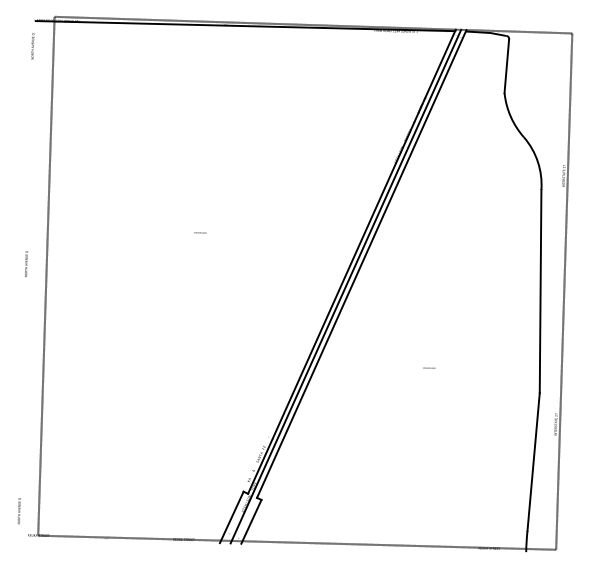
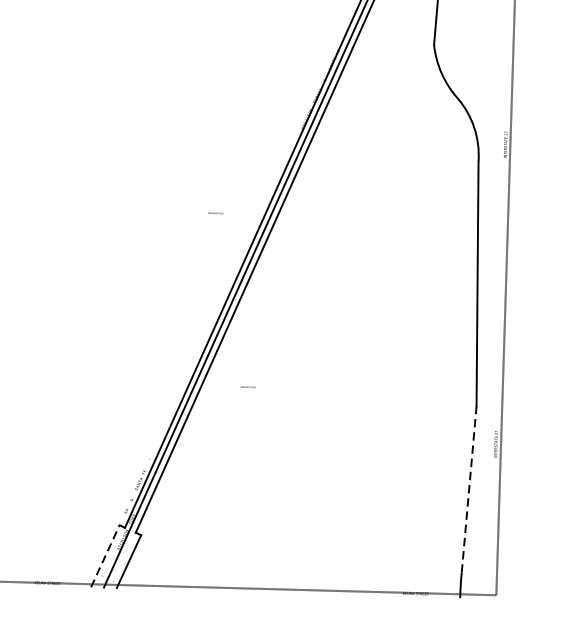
text: (200, 232) -> (215, 212), moved
text: (429, 367) -> (248, 386), moved
line: (533, 461) -> (469, 488), solid -> dashed
line: (232, 516) -> (106, 555), solid -> dashed

